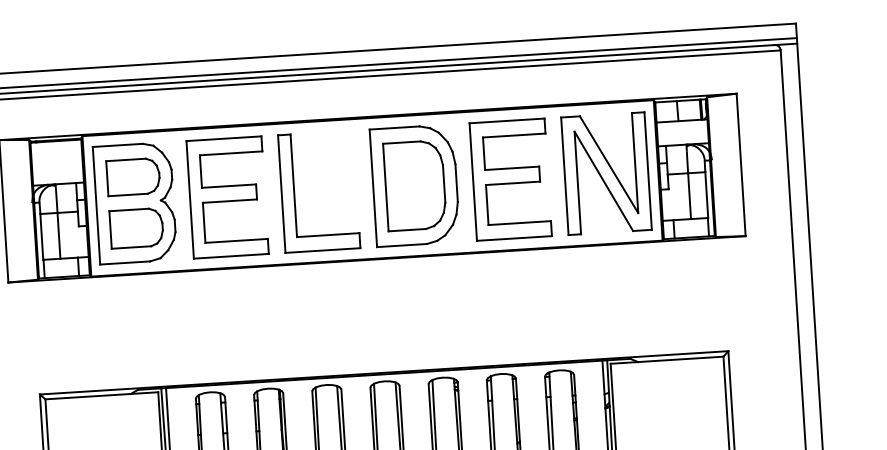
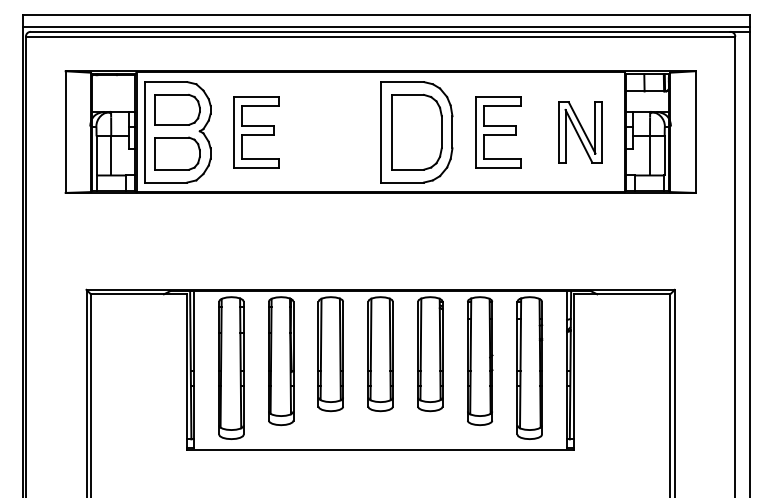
part: (606, 173) -> (580, 132), size x0.6
part: (510, 179) -> (498, 132), size x0.7
part: (295, 193) -> (314, 132), removed
part: (227, 197) -> (256, 132), size x0.7

